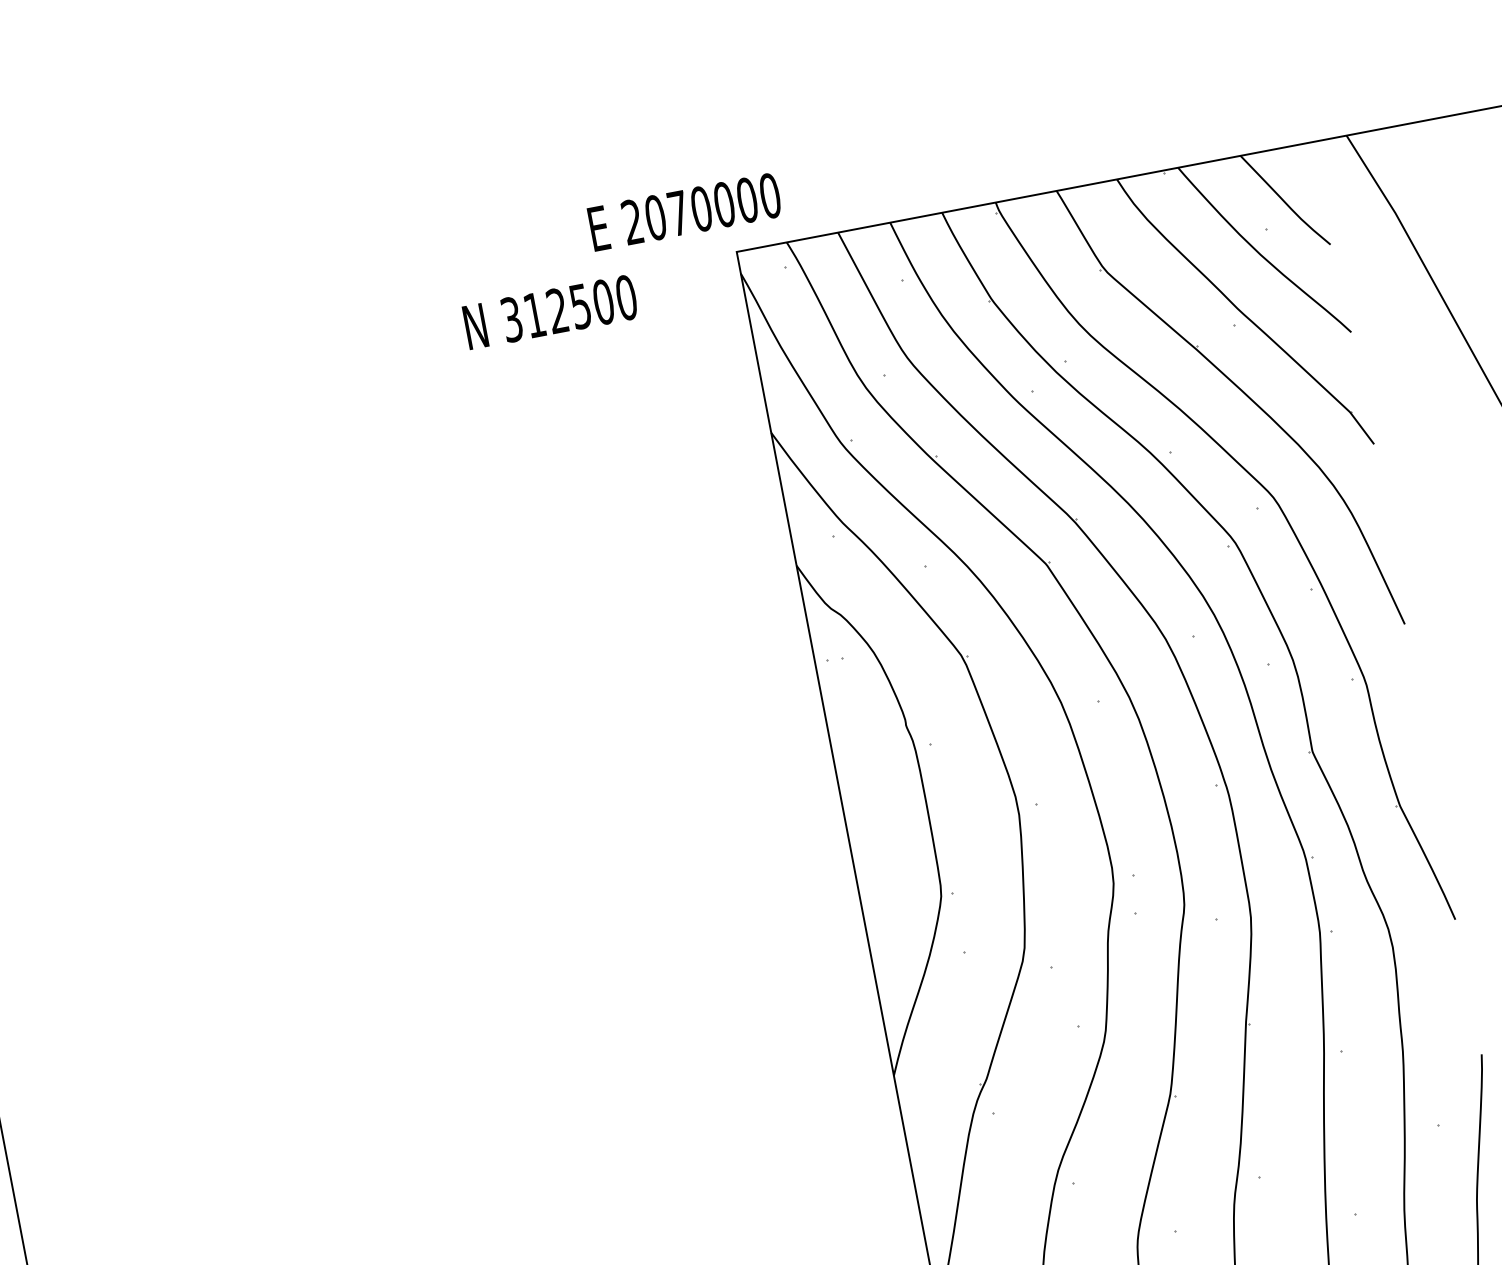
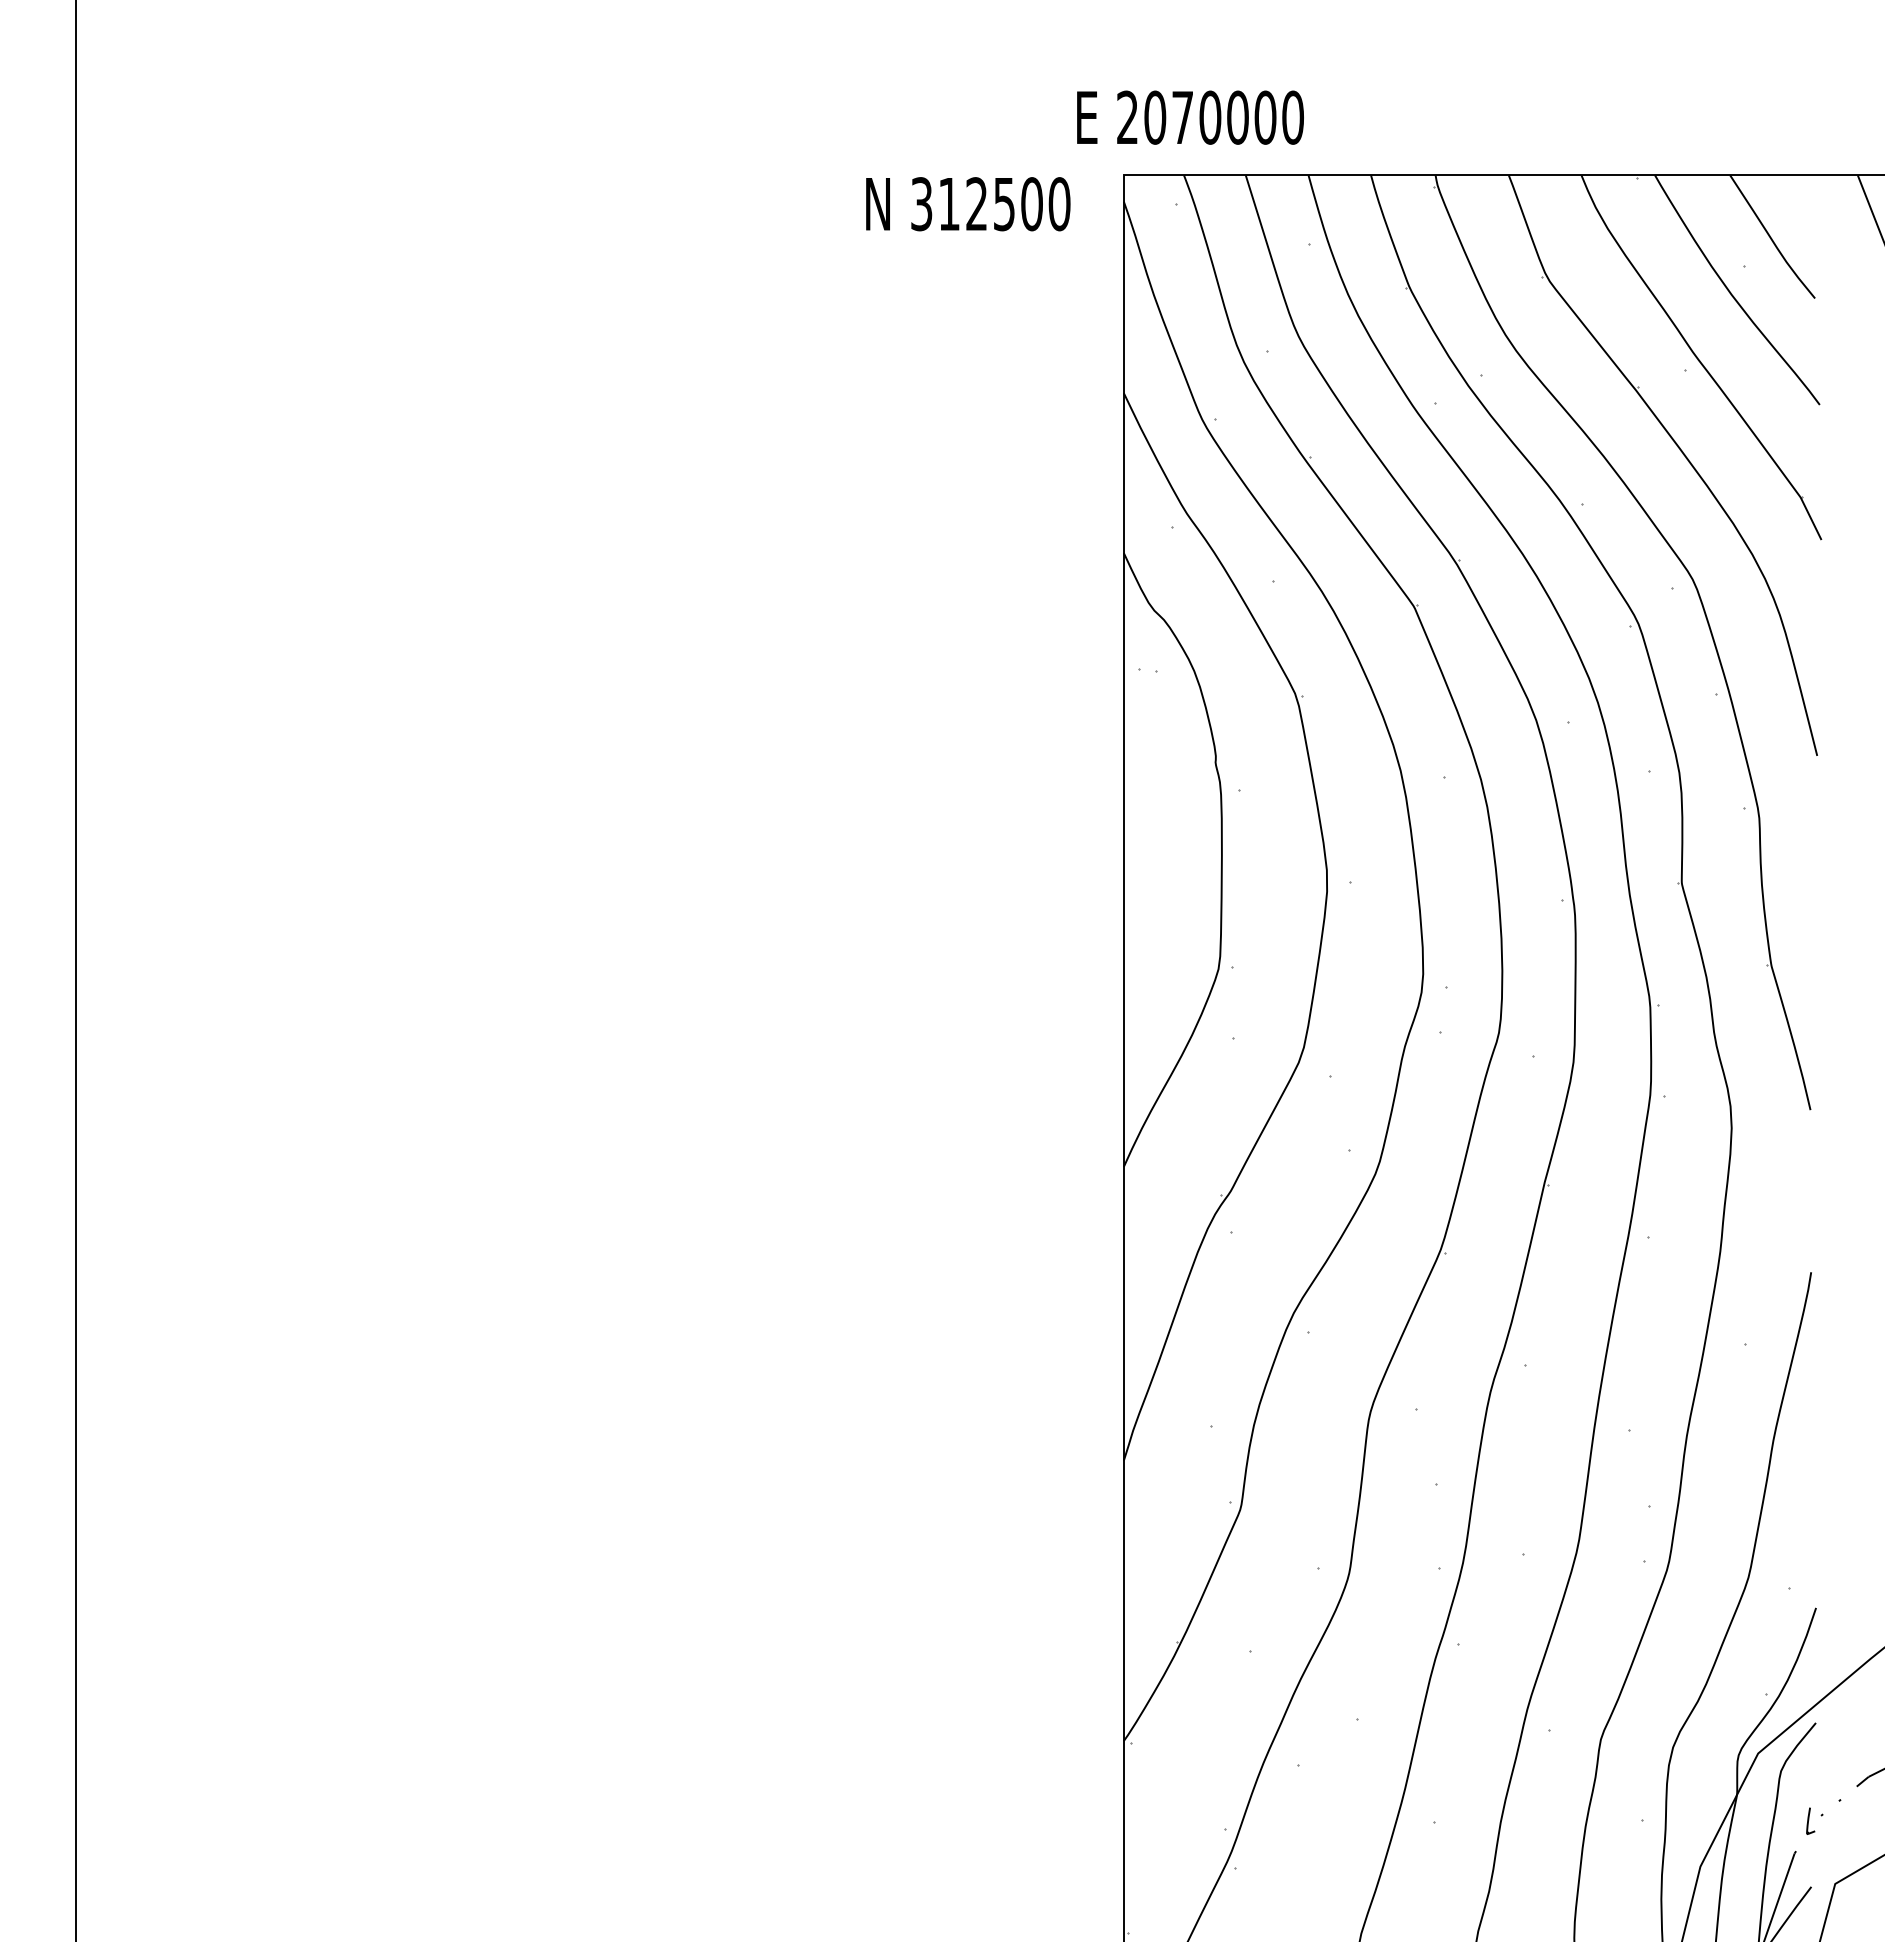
text: (684, 212) -> (1190, 117), moved
text: (550, 312) -> (968, 204), moved

